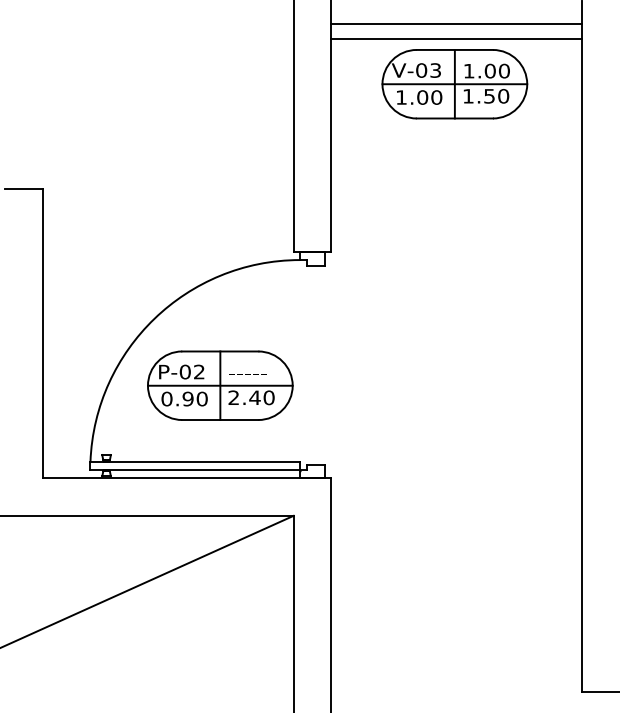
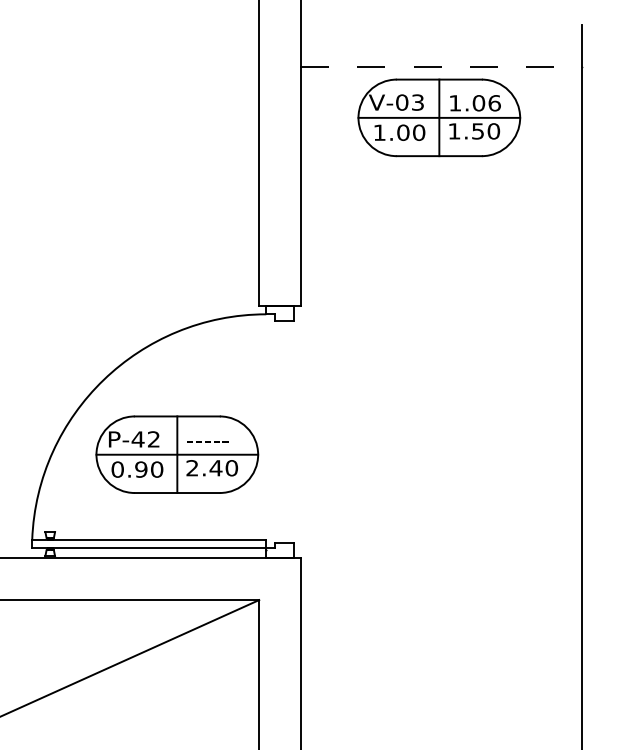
line: (456, 23) -> (441, 50), removed
line: (456, 38) -> (441, 66), solid -> dashed
text: (504, 70) -> (494, 102), 1.00 -> 1.06
text: (185, 371) -> (138, 438), P-02 -> P-42

